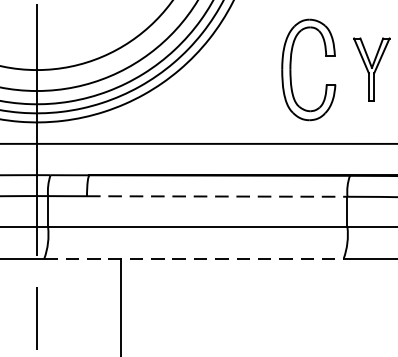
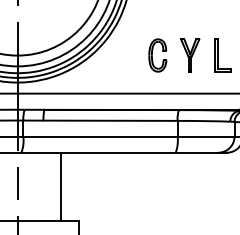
part: (308, 69) -> (157, 55), size x0.62
line: (219, 196) -> (111, 120), dashed -> solid
line: (195, 258) -> (99, 152), dashed -> solid

